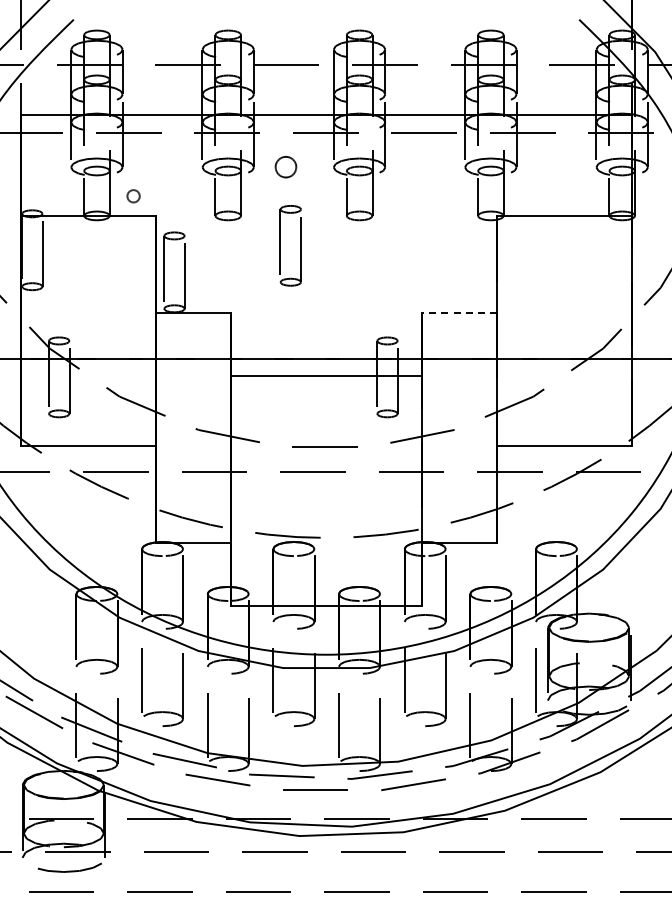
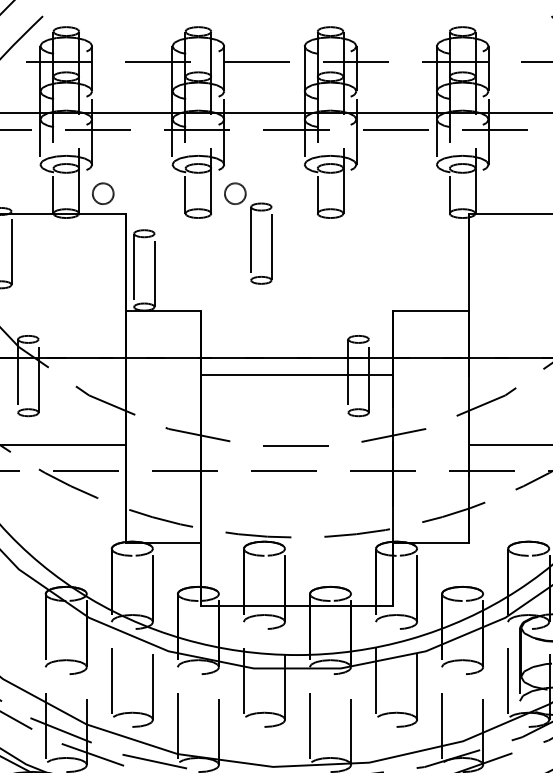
circle: (285, 167) -> (234, 194), moved
circle: (133, 196) -> (103, 194), size x1.67
line: (459, 313) -> (431, 311), dashed -> solid

